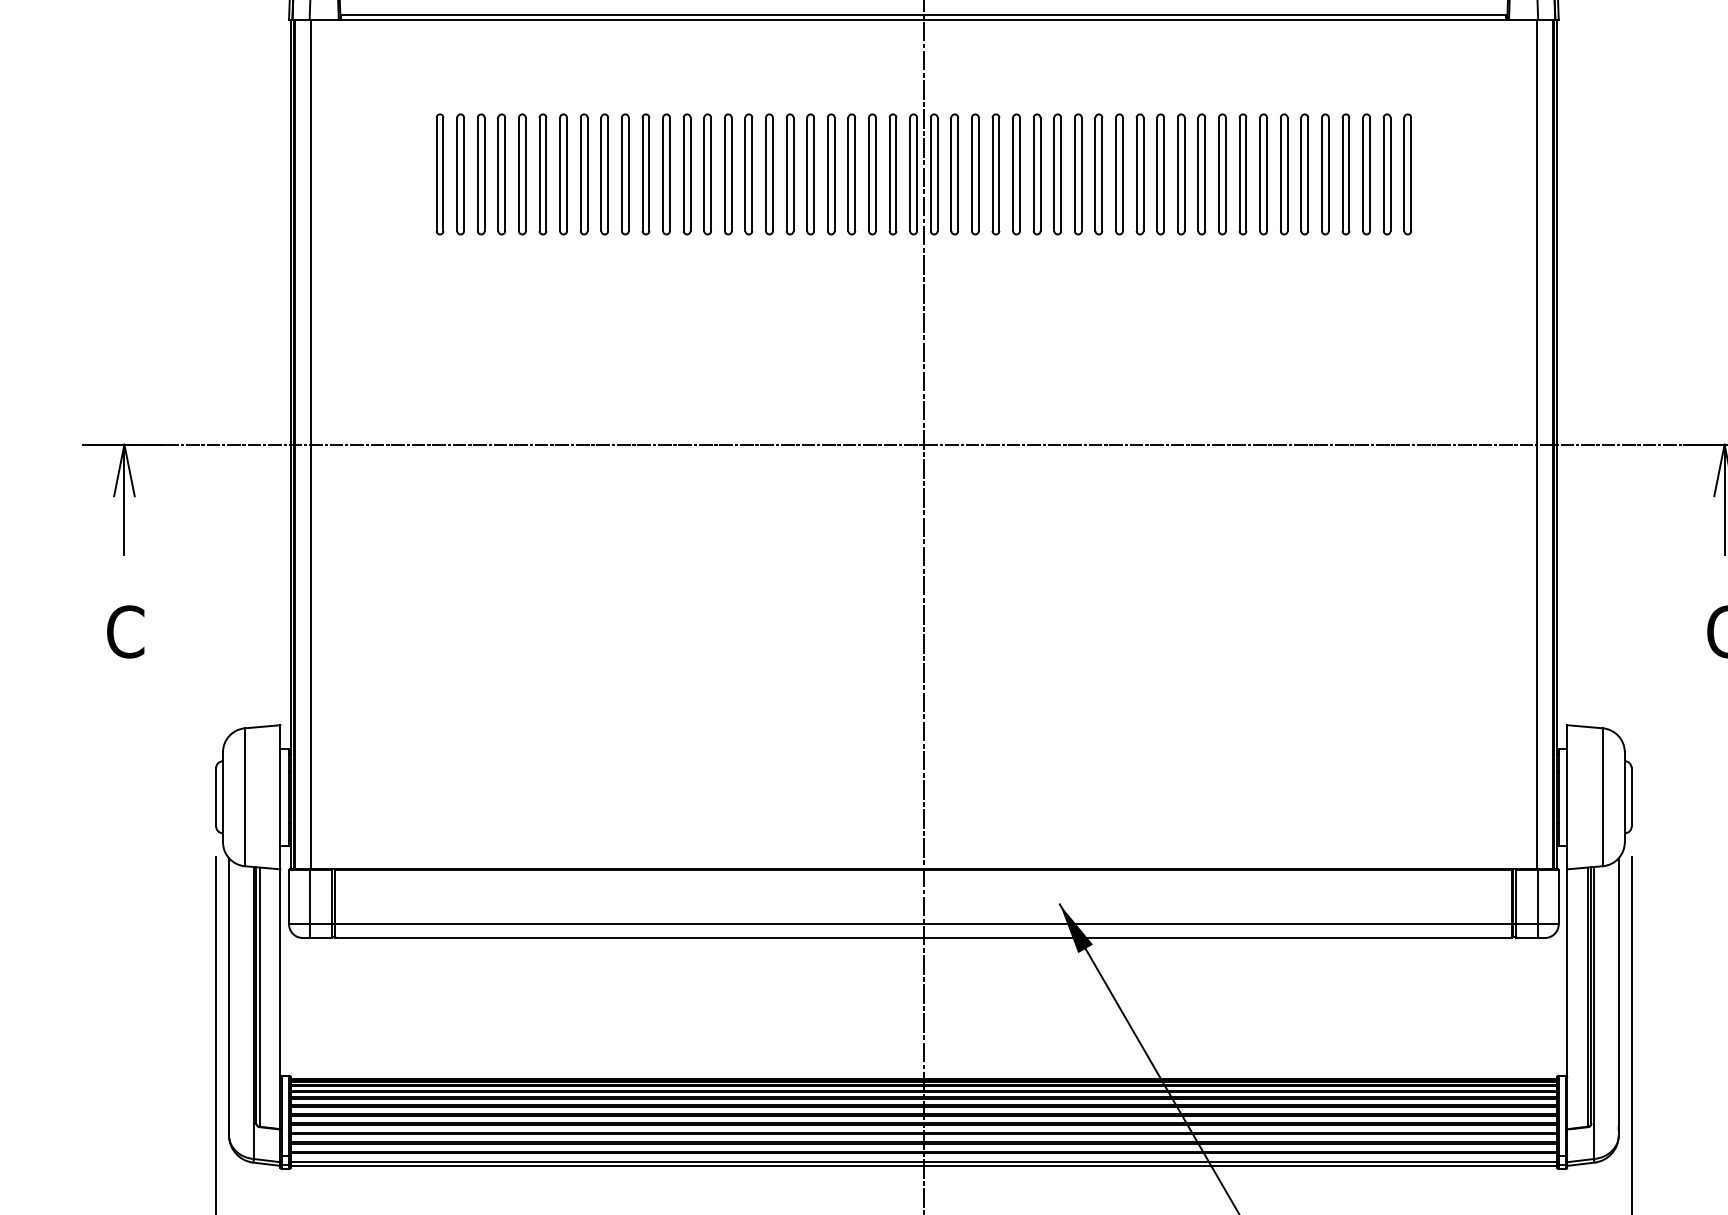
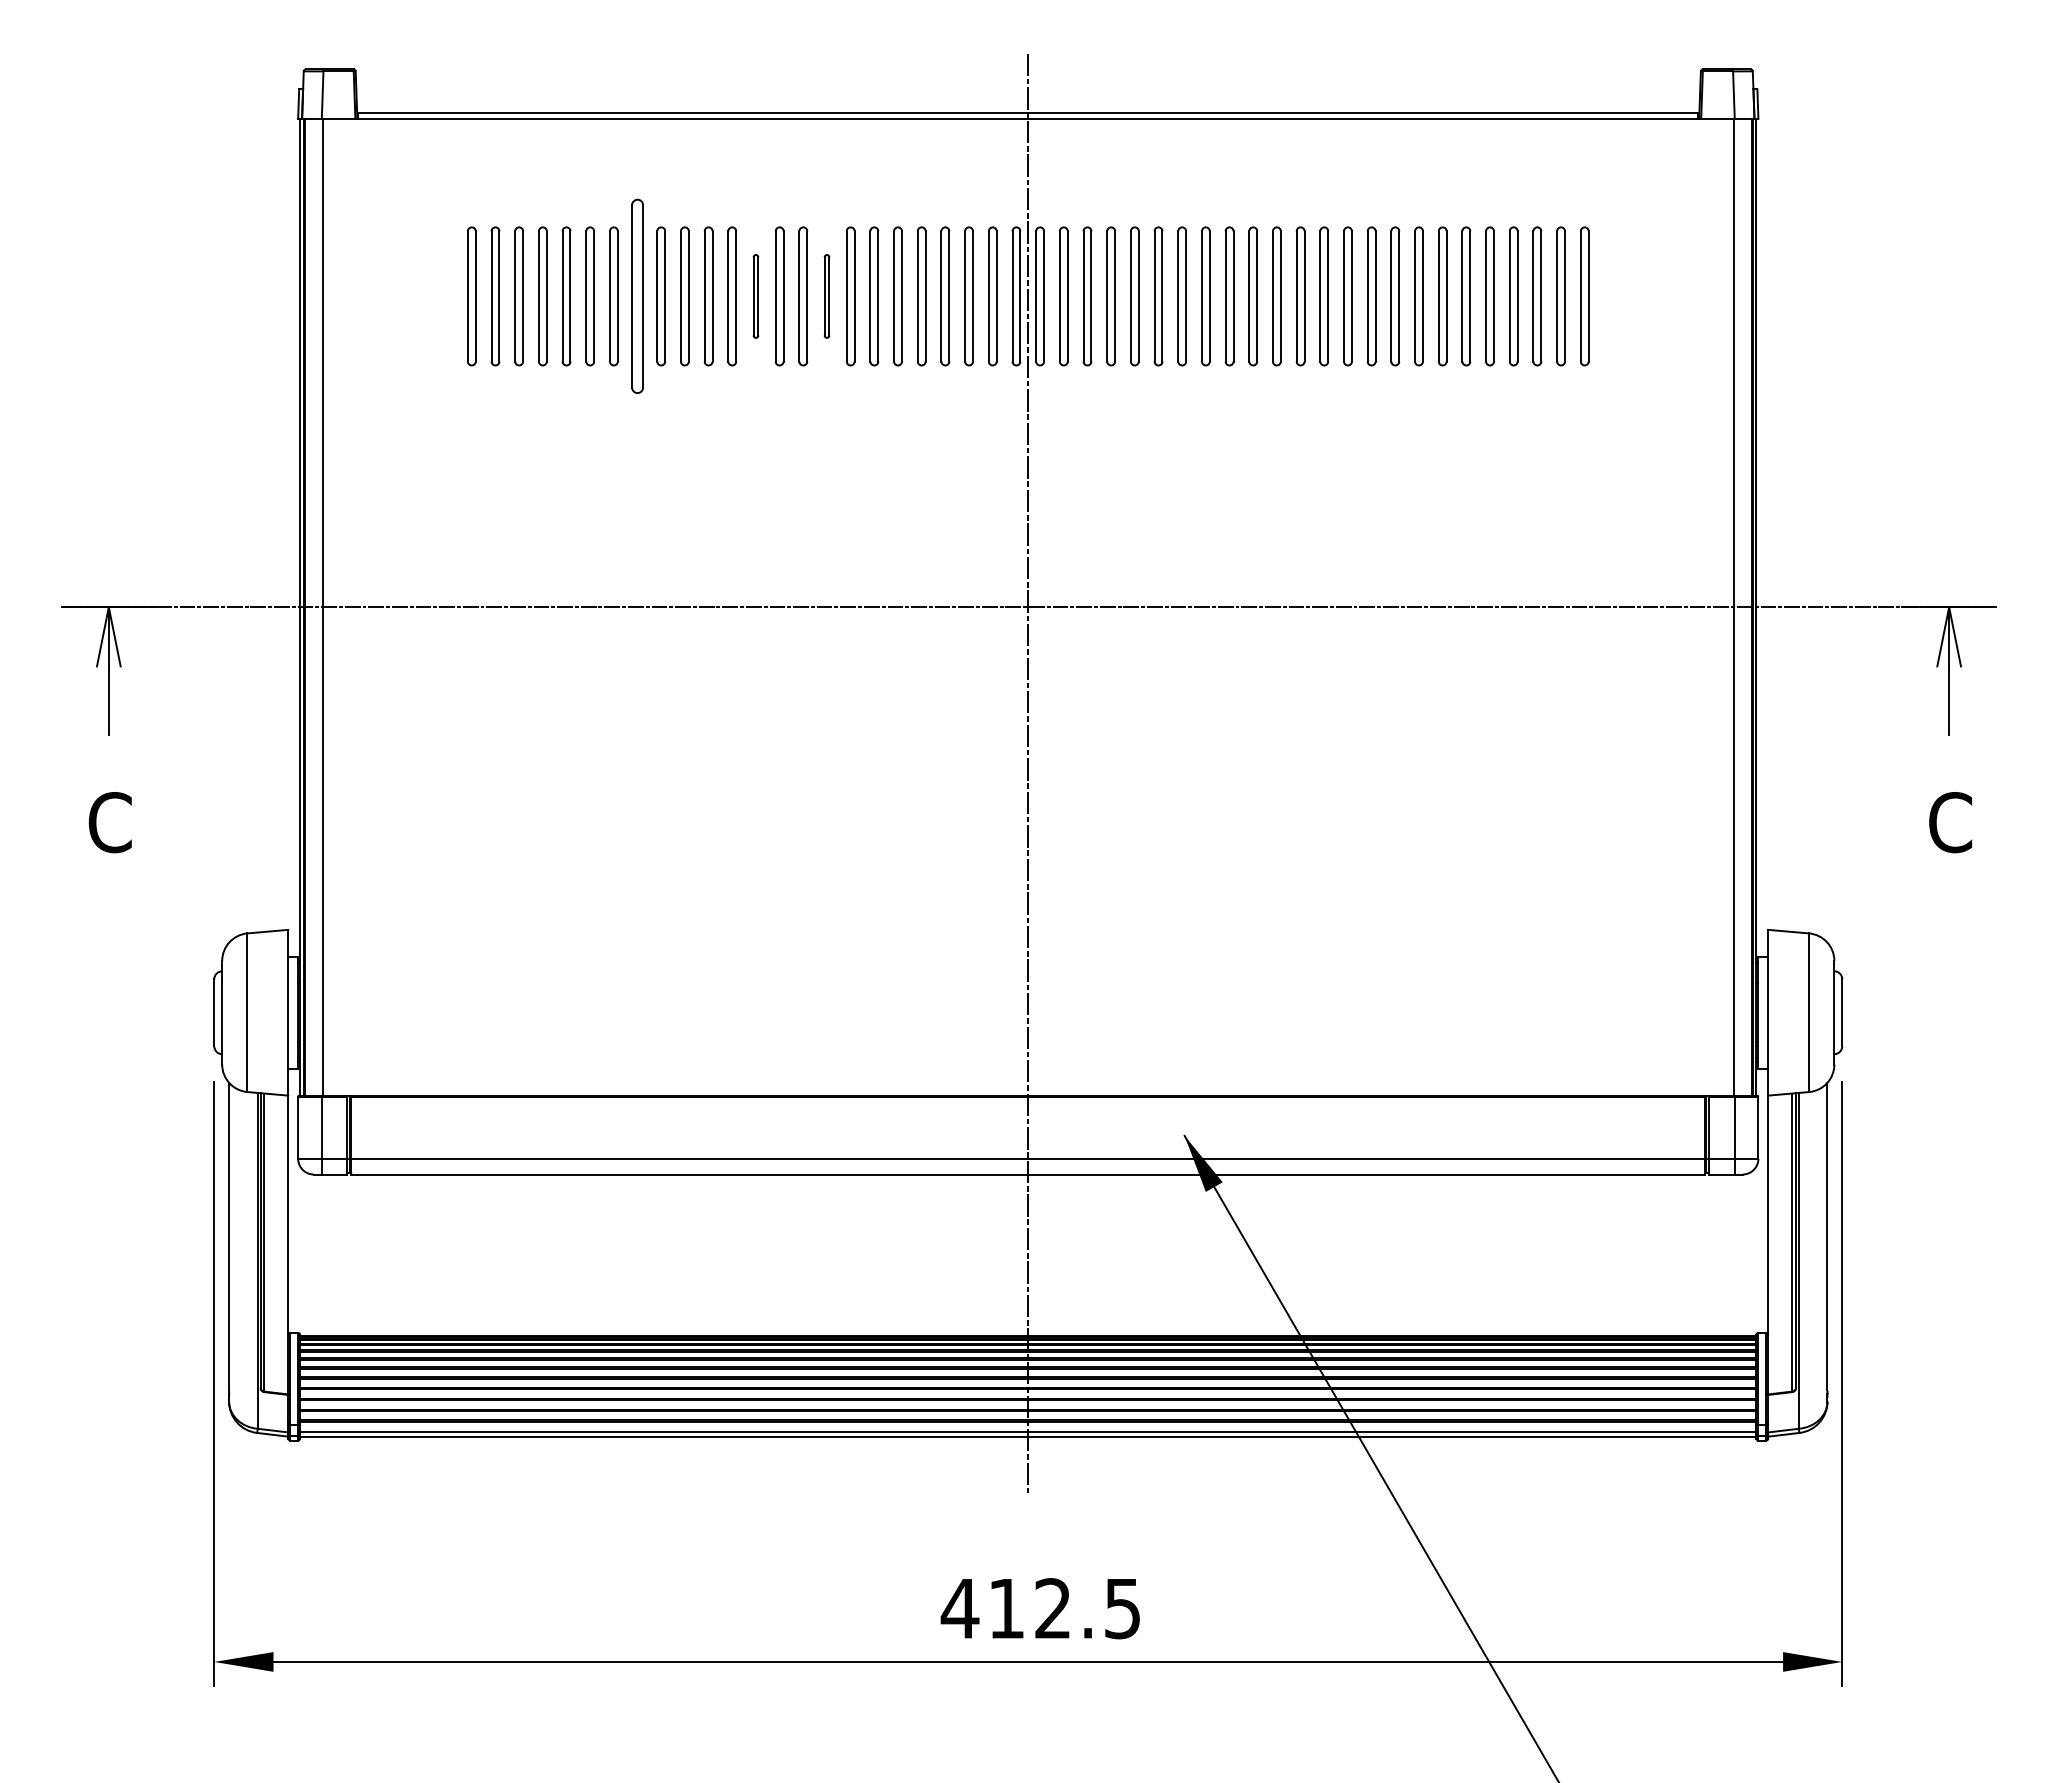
part: (584, 174) -> (637, 296), size x1.4
part: (686, 174) -> (755, 296), size x0.6
part: (748, 174) -> (826, 296), size x0.6

